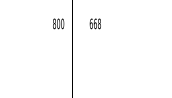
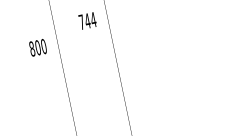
text: (58, 23) -> (37, 47), moved
text: (94, 23) -> (86, 20), 668 -> 744

